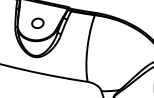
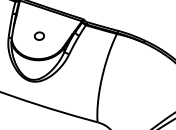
part: (37, 22) -> (39, 35), size x0.6

